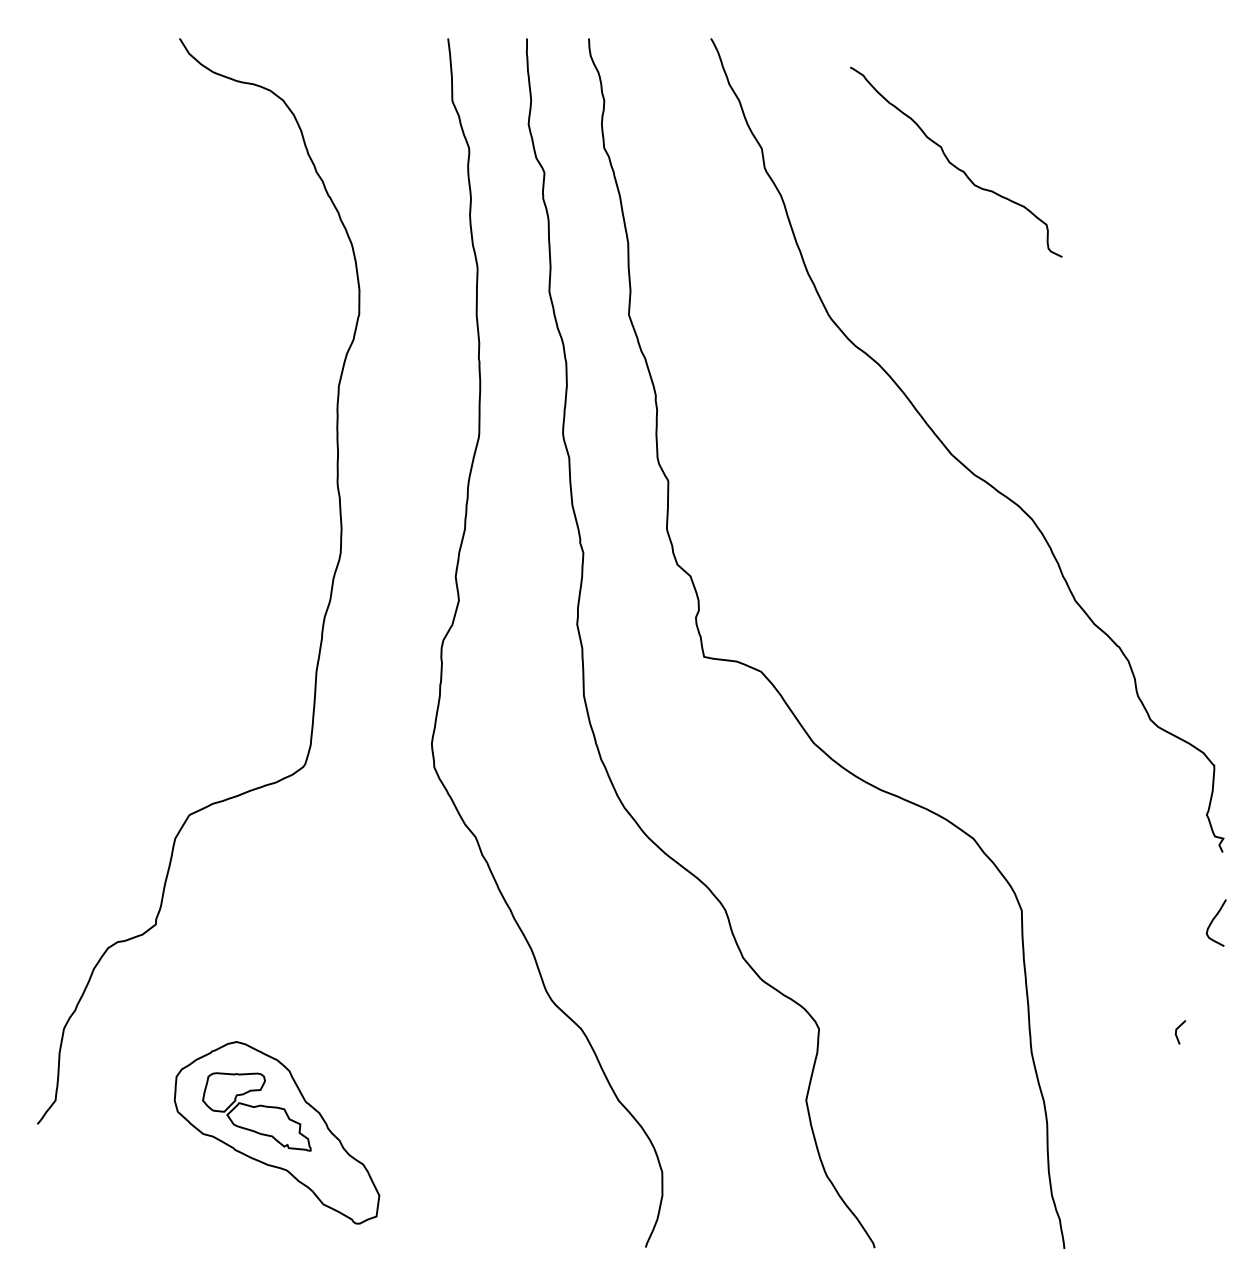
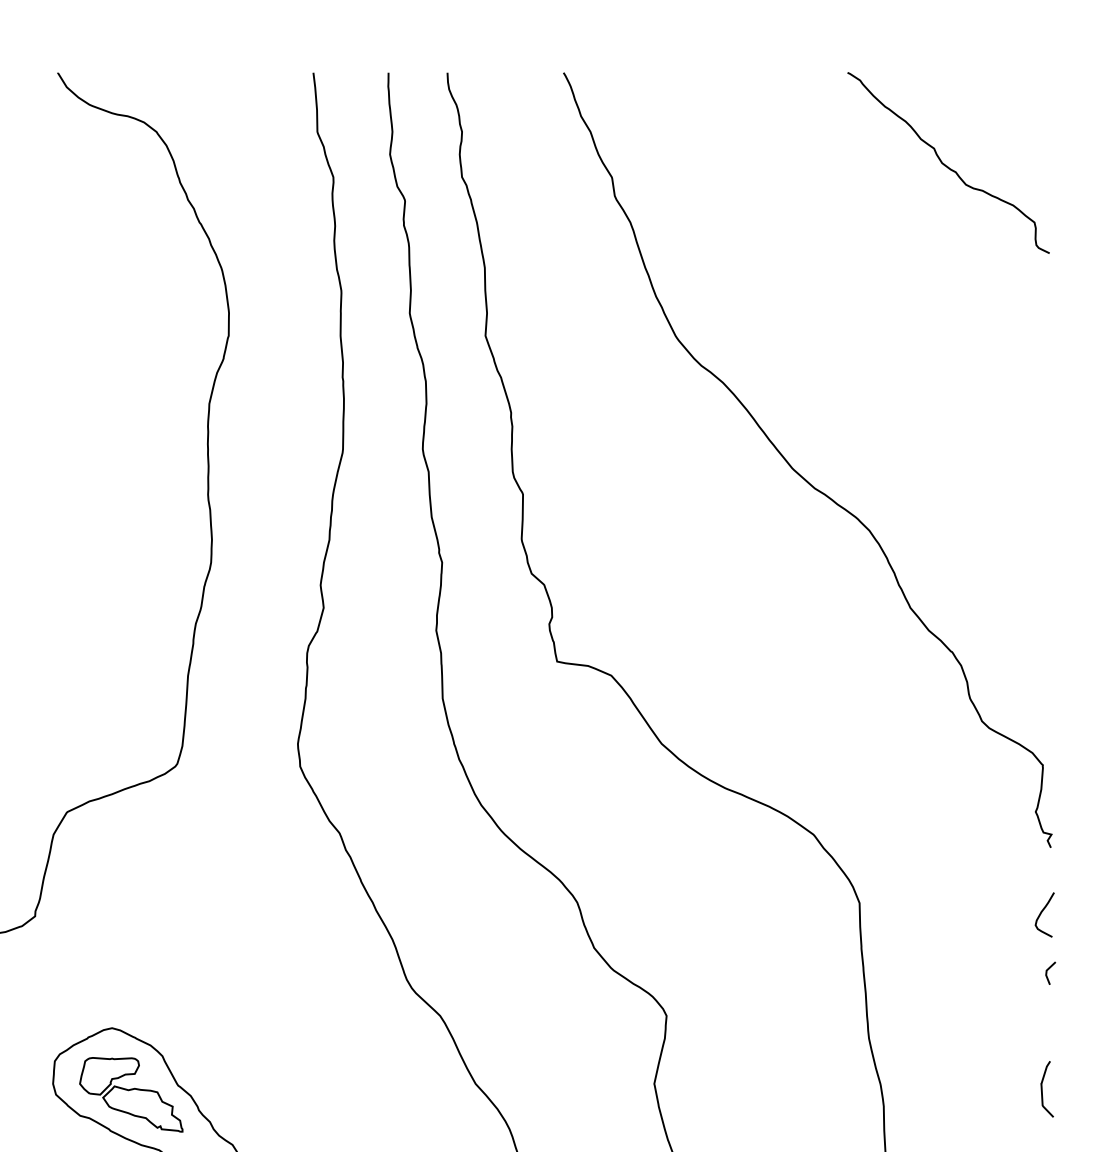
curve: (954, 164) -> (946, 165), moved
line: (1177, 1030) -> (1047, 971), moved
curve: (1214, 1107) -> (1043, 1090), added

